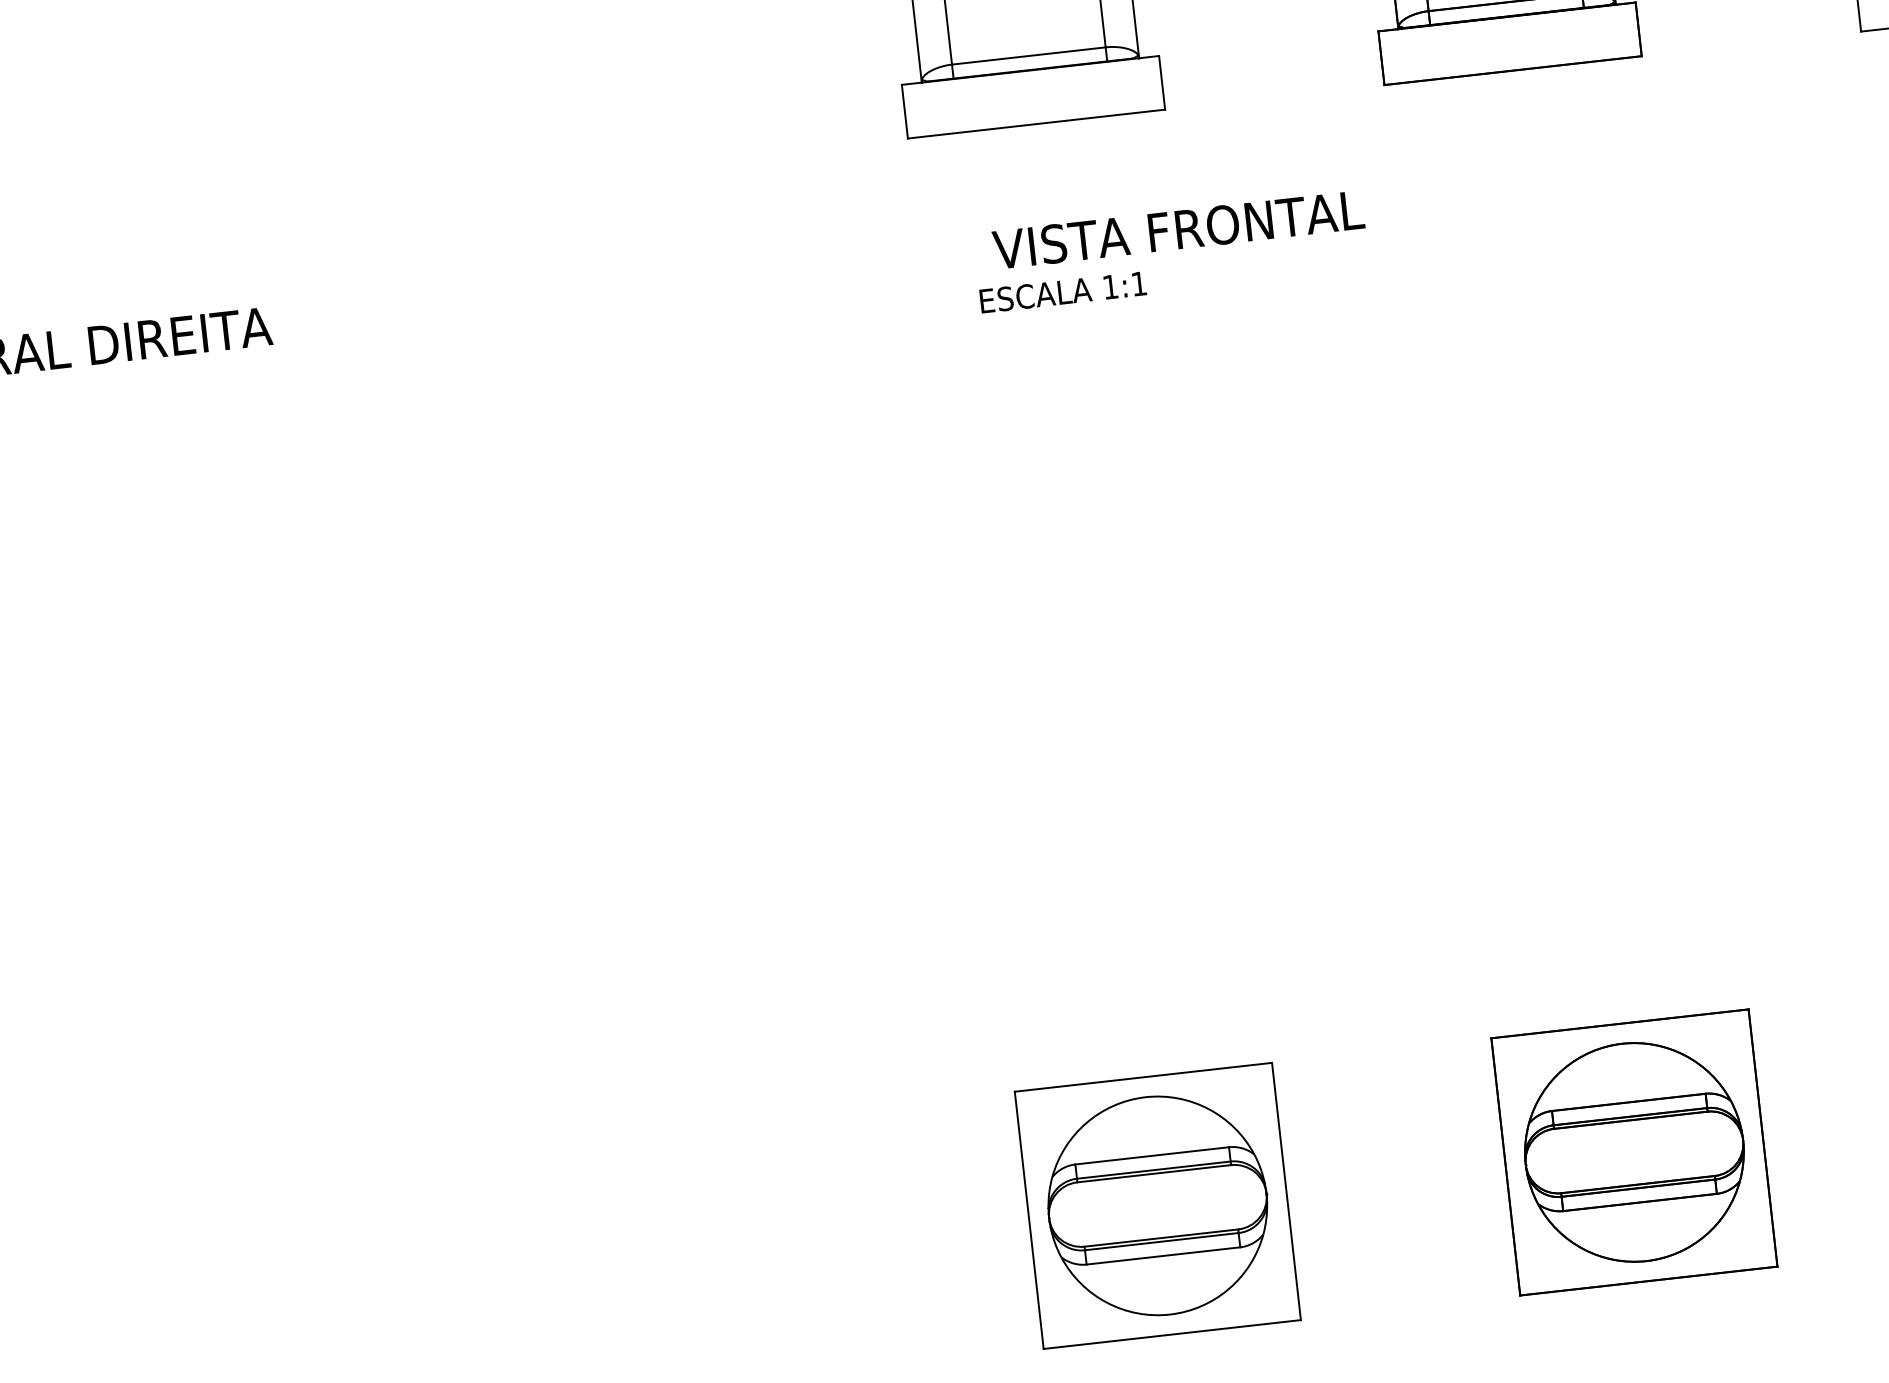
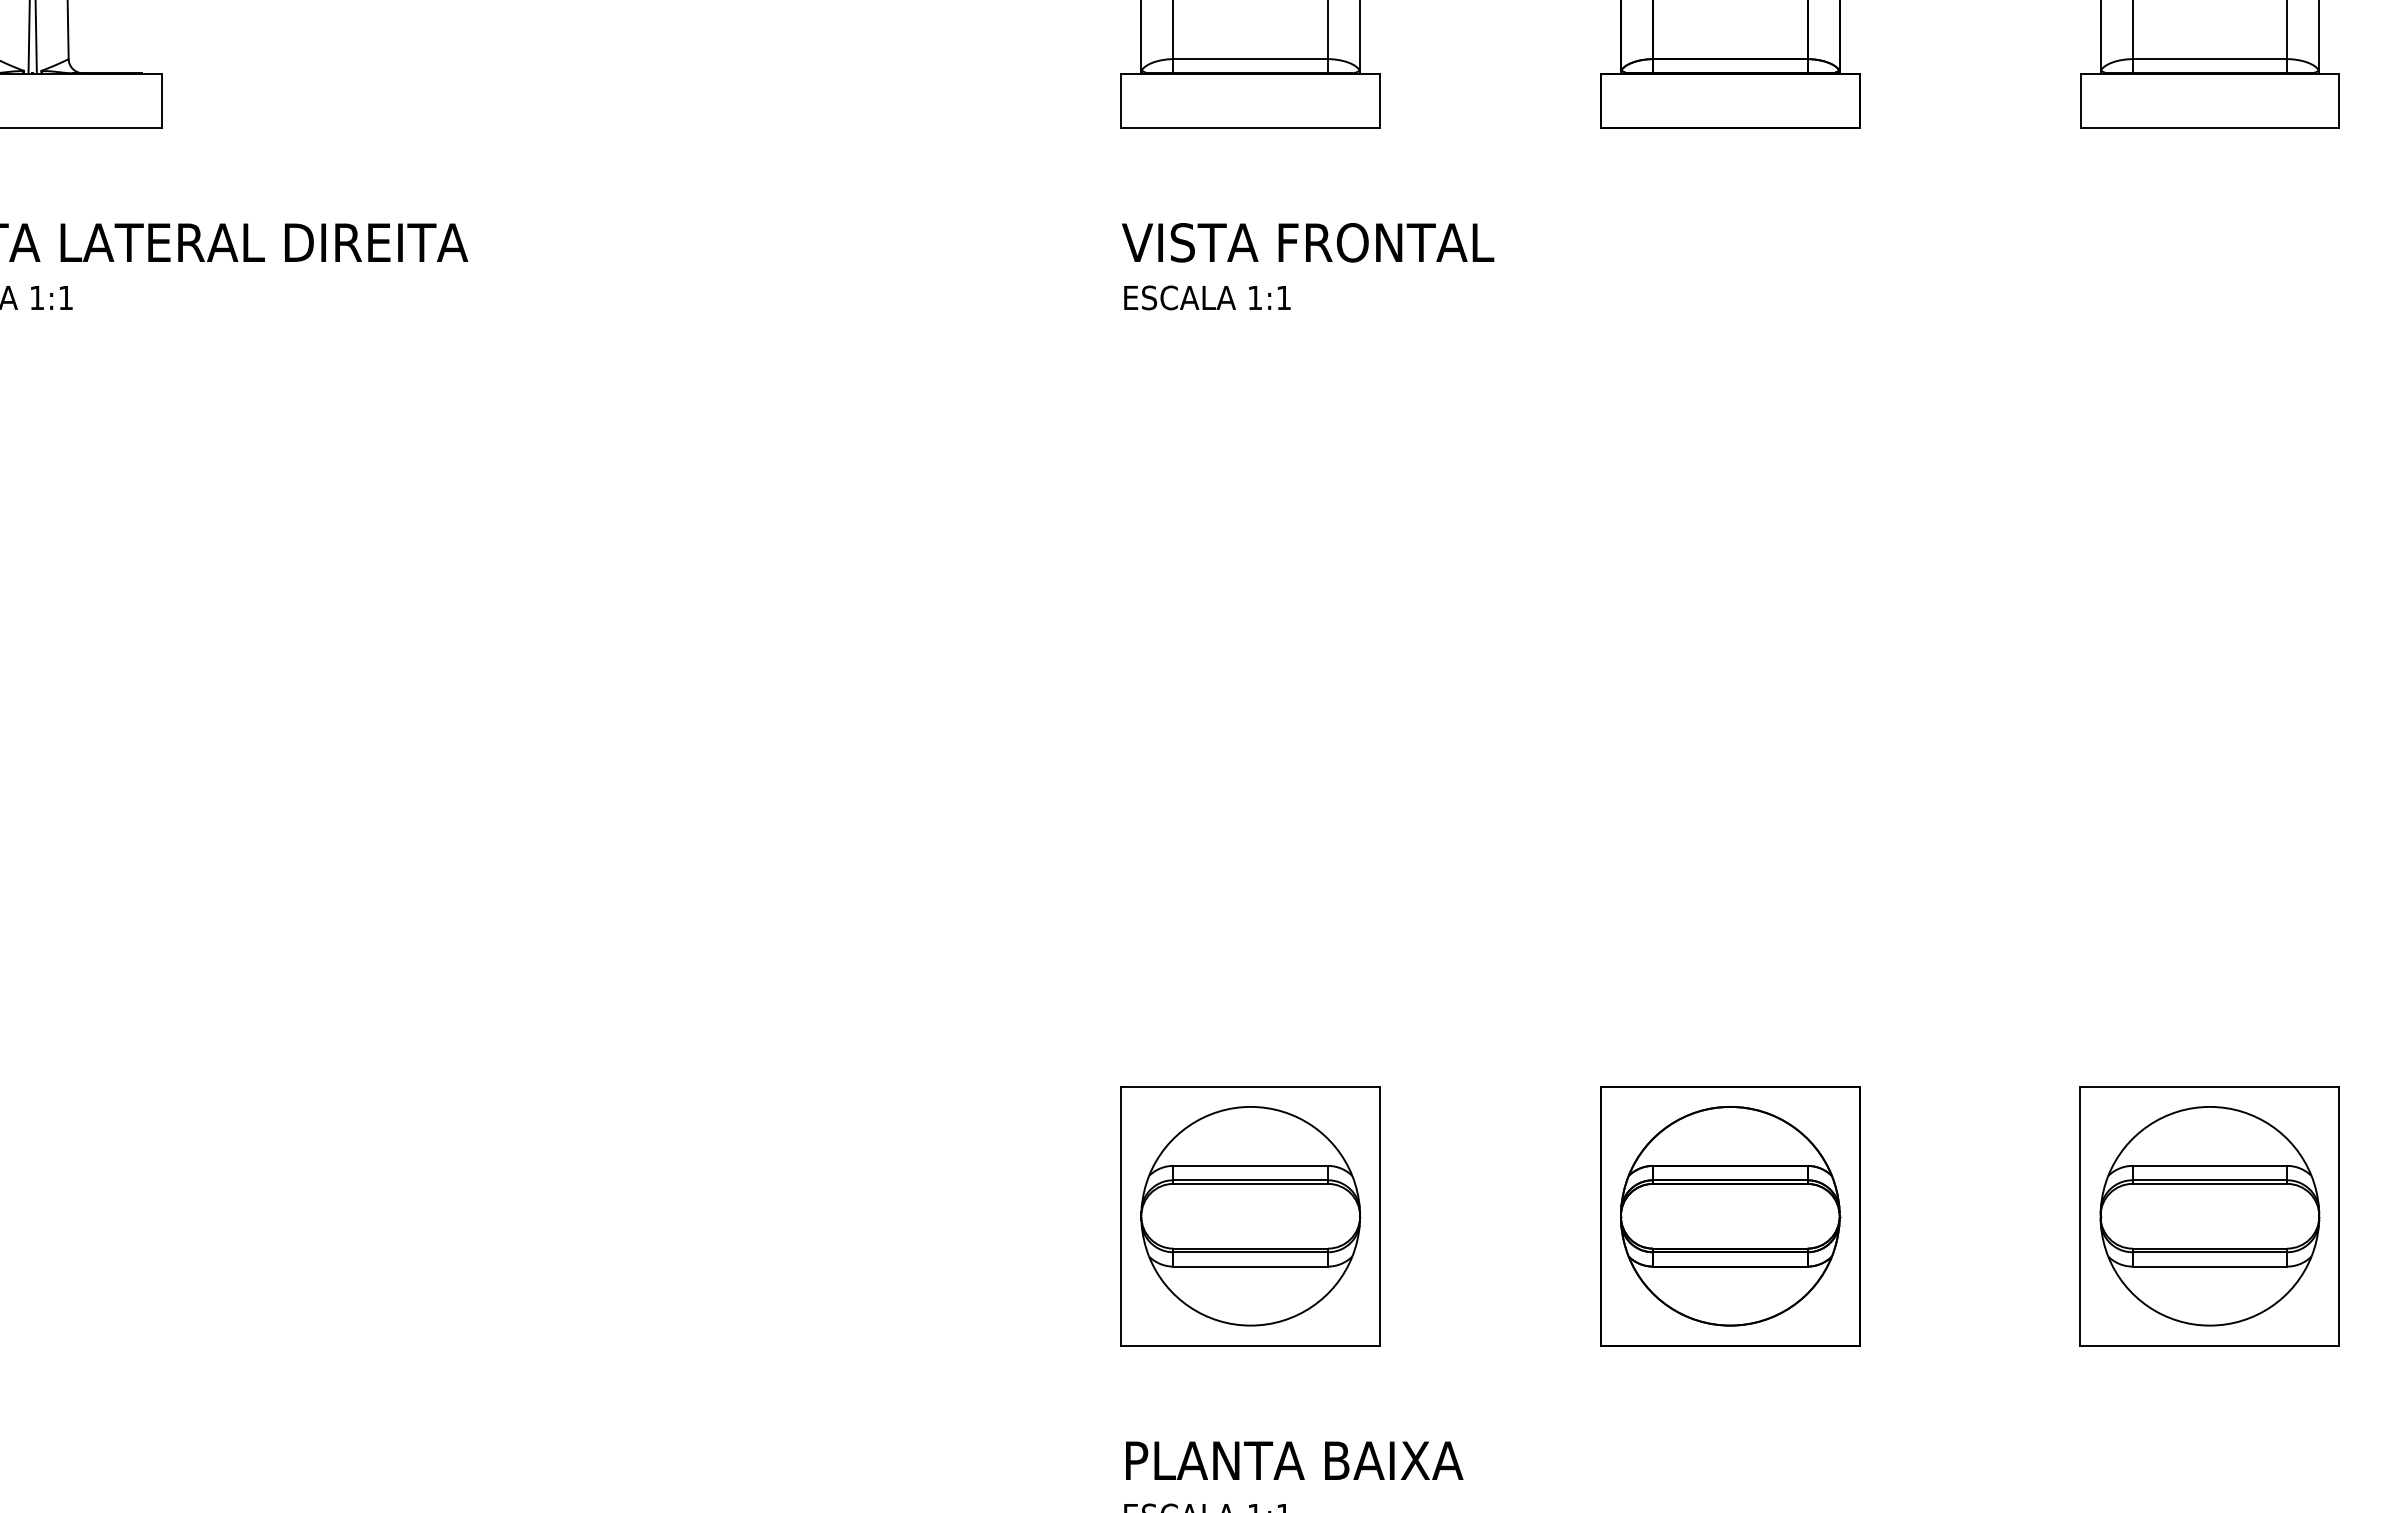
text: (1178, 229) -> (1308, 242), moved
text: (1063, 291) -> (1207, 297), moved

